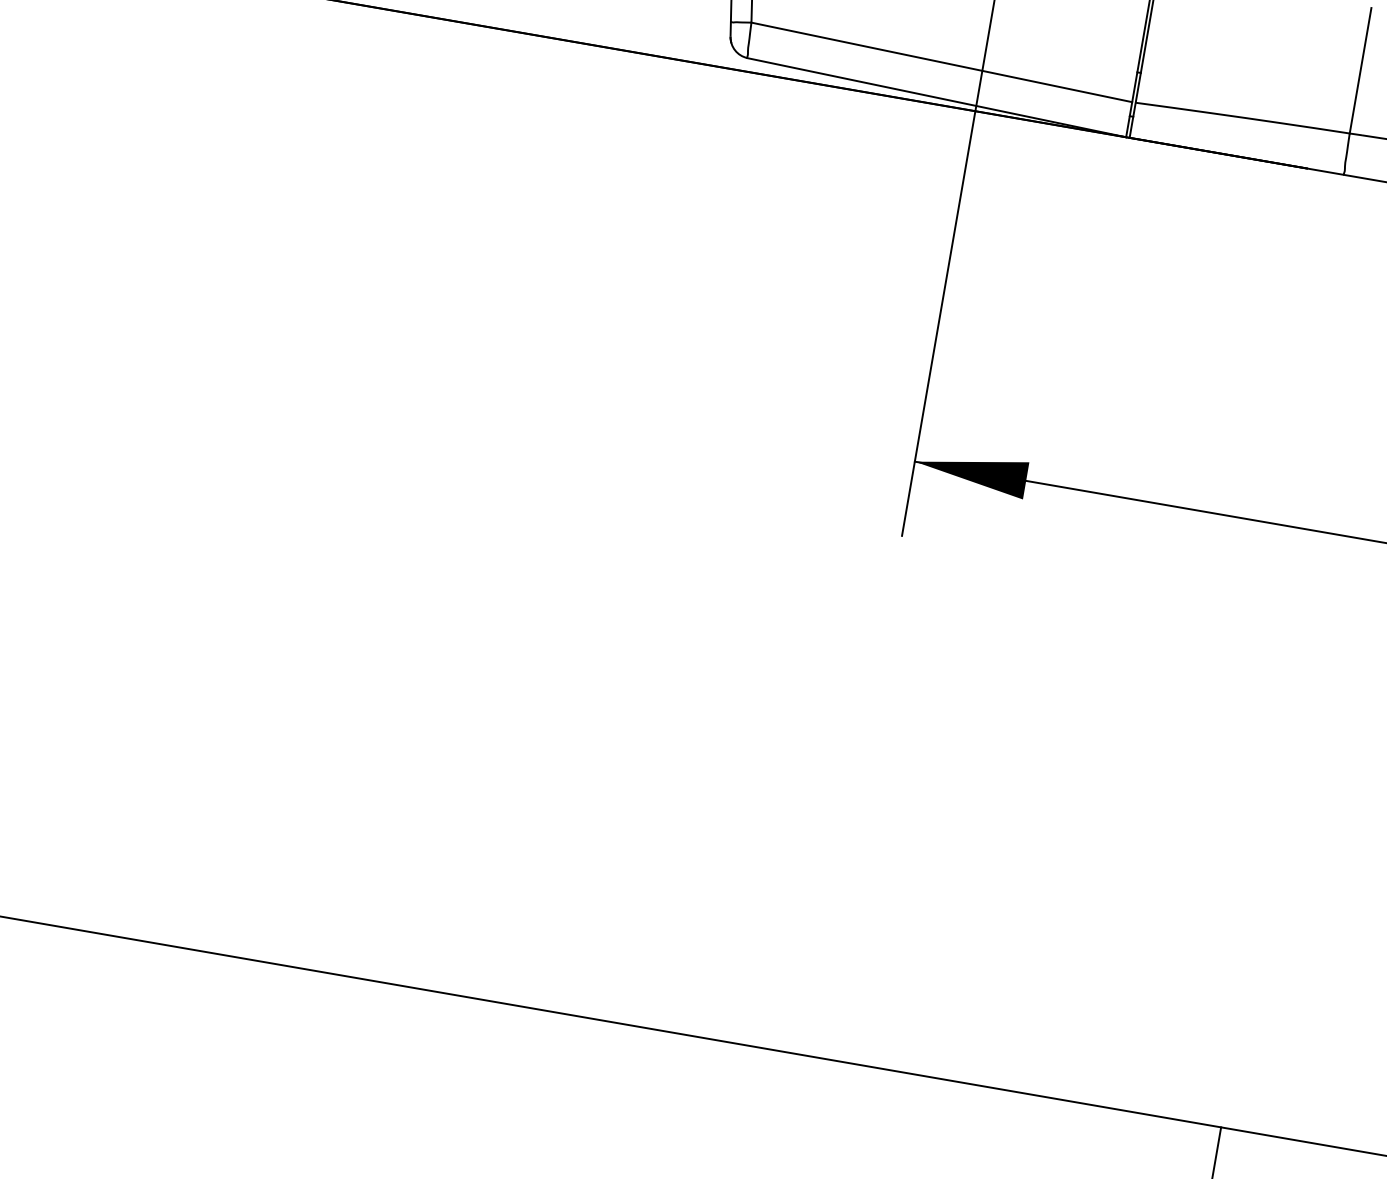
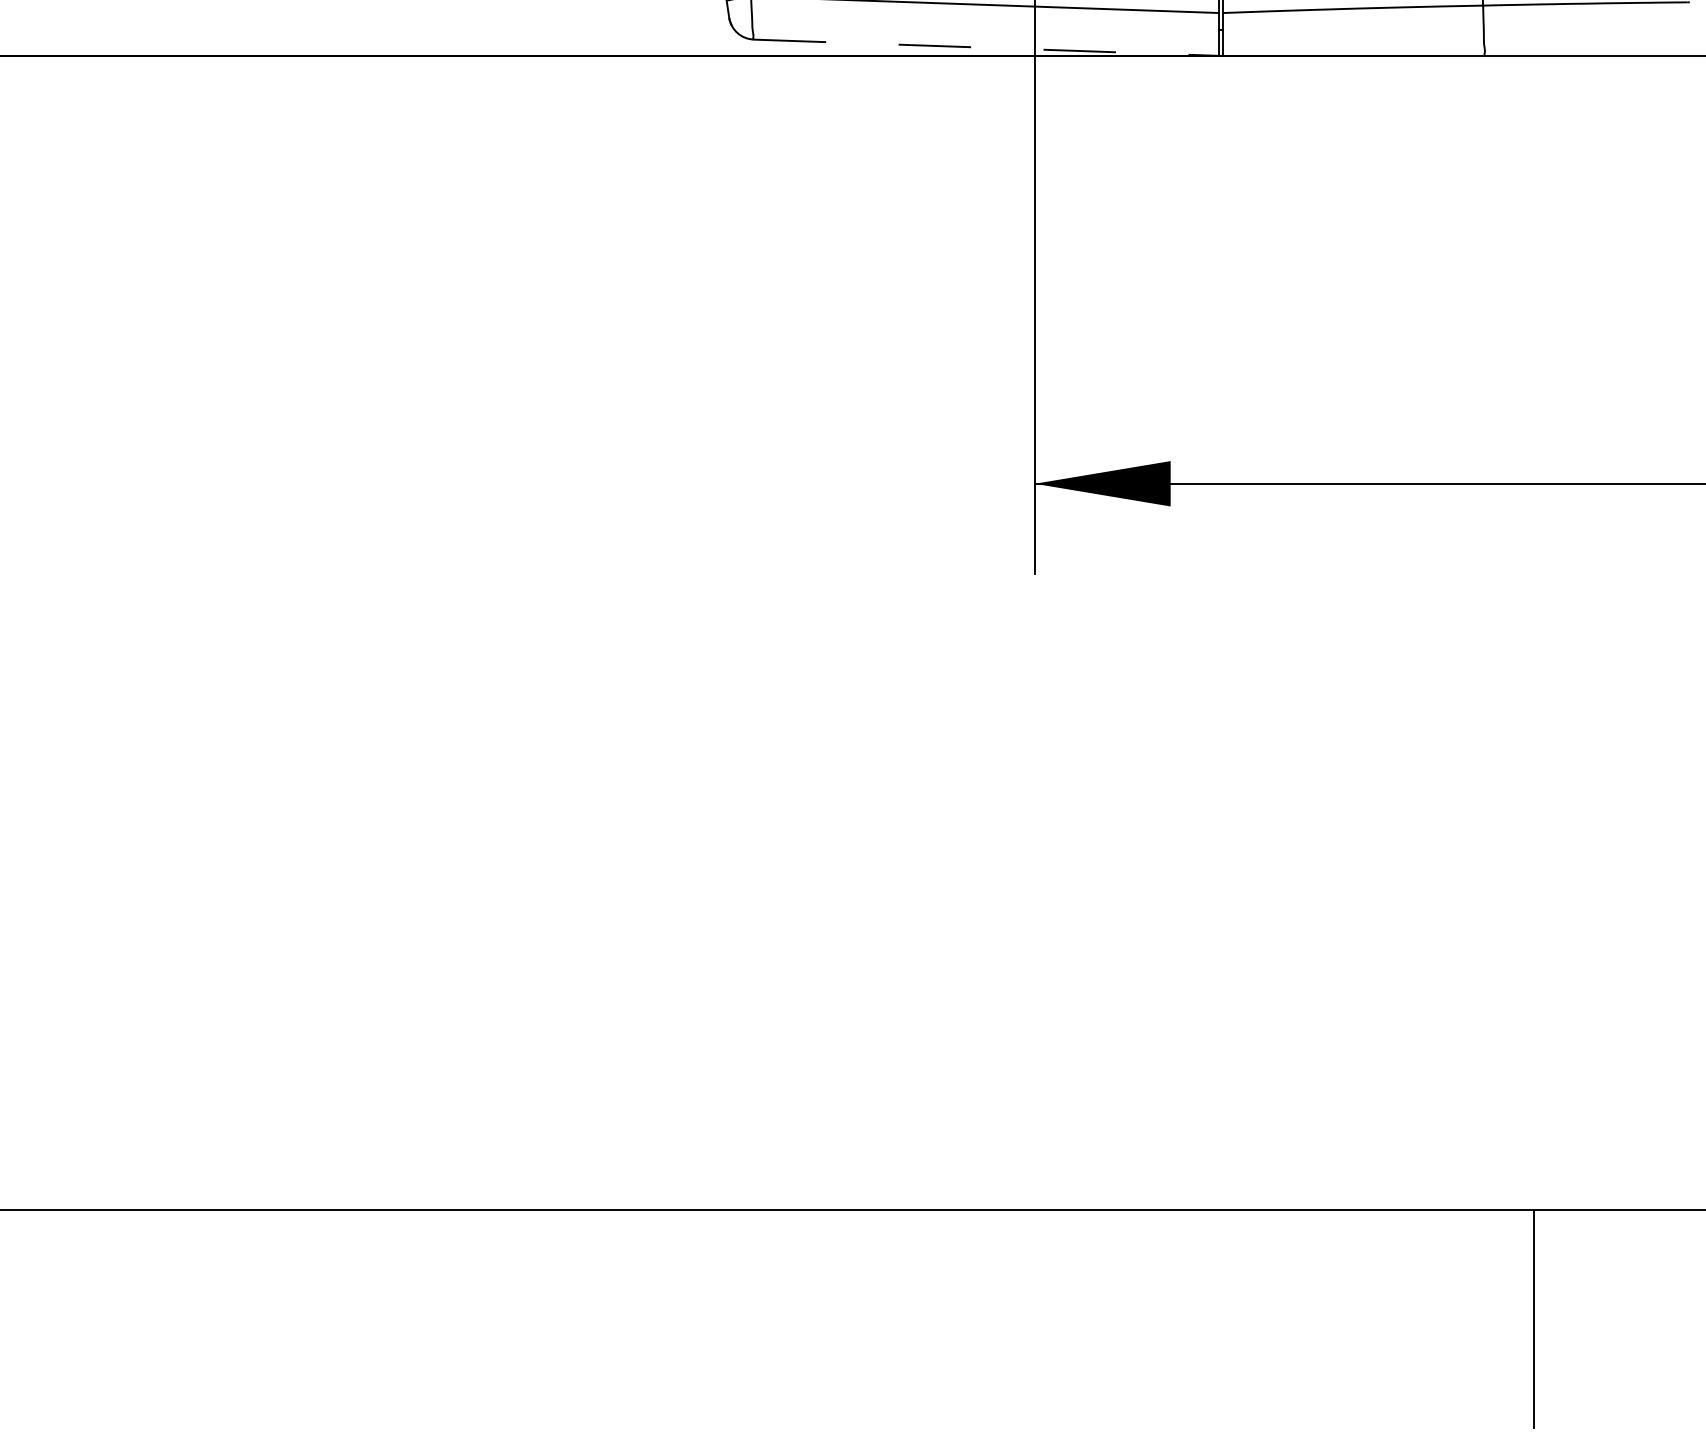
line: (937, 97) -> (986, 47), solid -> dashed

